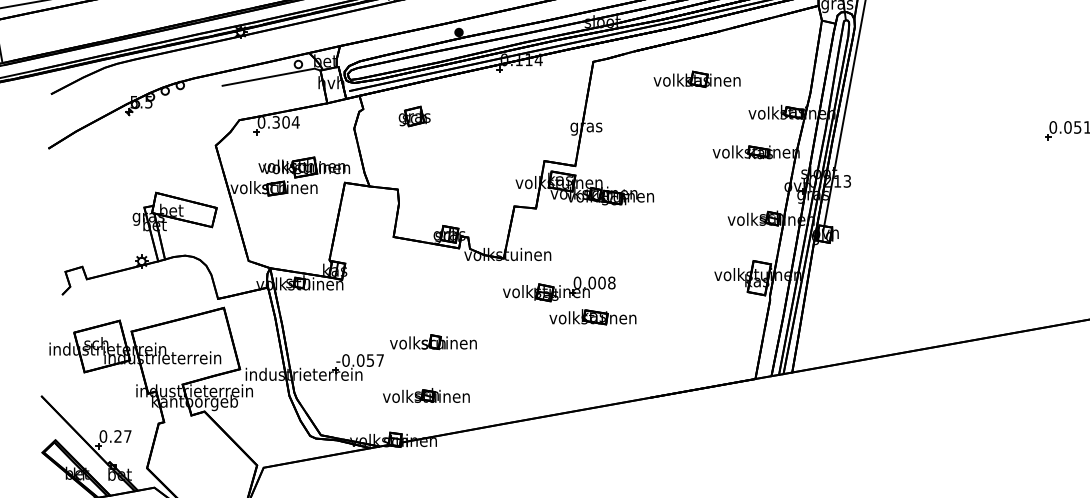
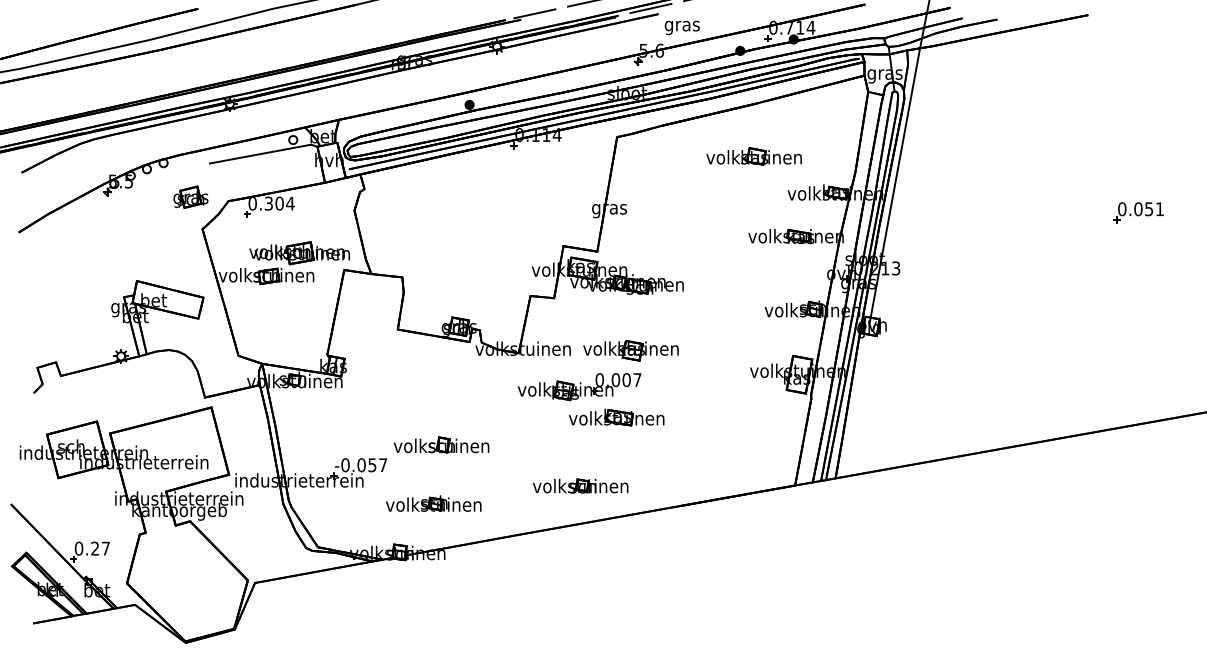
part: (696, 79) -> (753, 156), moved
part: (414, 115) -> (190, 196), moved
part: (605, 256) -> (630, 350), added
text: (611, 283) -> (637, 380), 0.008 -> 0.007
part: (559, 379) -> (580, 485), added

